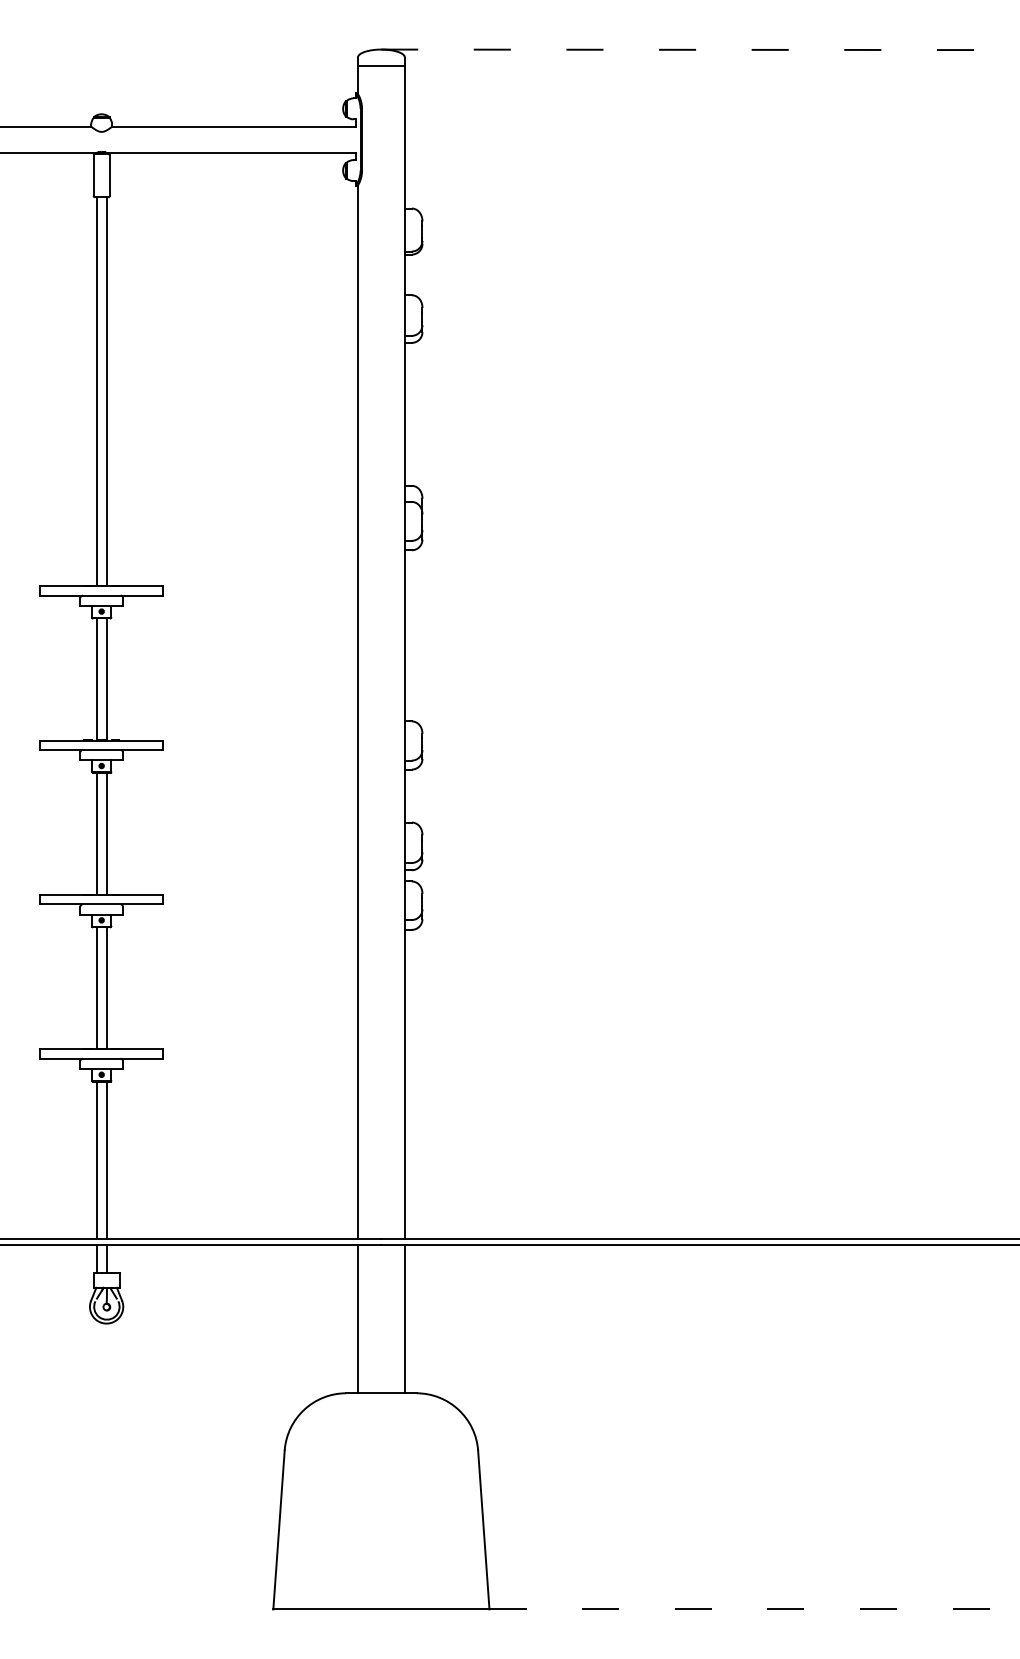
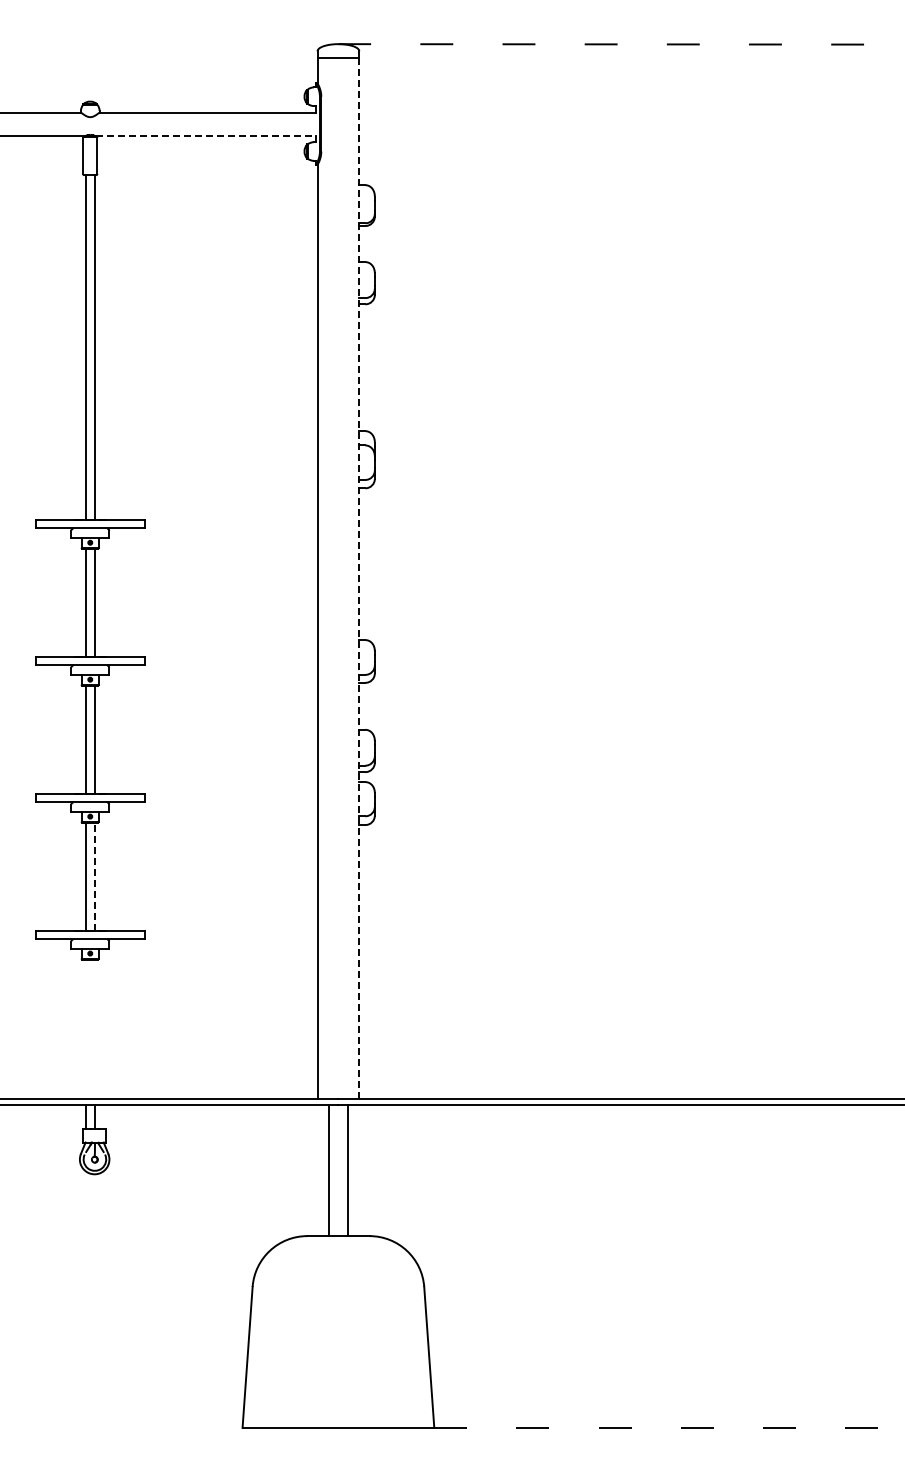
line: (231, 152) -> (205, 135), solid -> dashed
line: (405, 651) -> (359, 578), solid -> dashed
line: (106, 987) -> (94, 876), solid -> dashed
line: (96, 1160) -> (85, 1029), removed
line: (106, 1160) -> (94, 1029), removed
line: (357, 1319) -> (347, 1170), moved
line: (405, 1319) -> (329, 1170), moved

